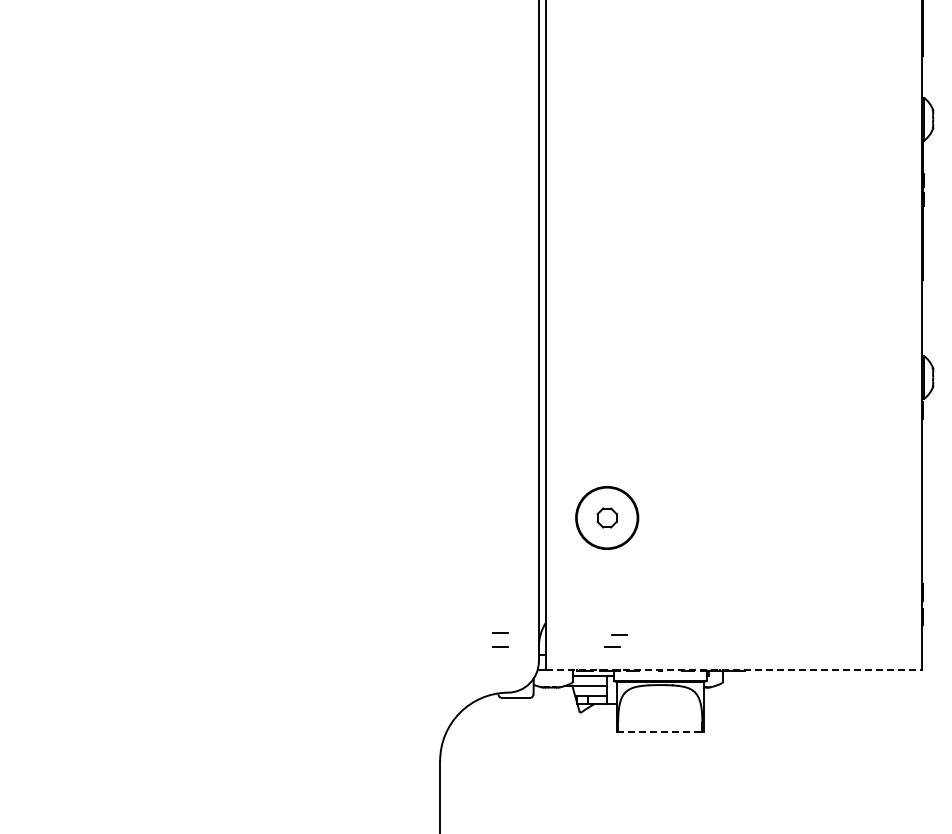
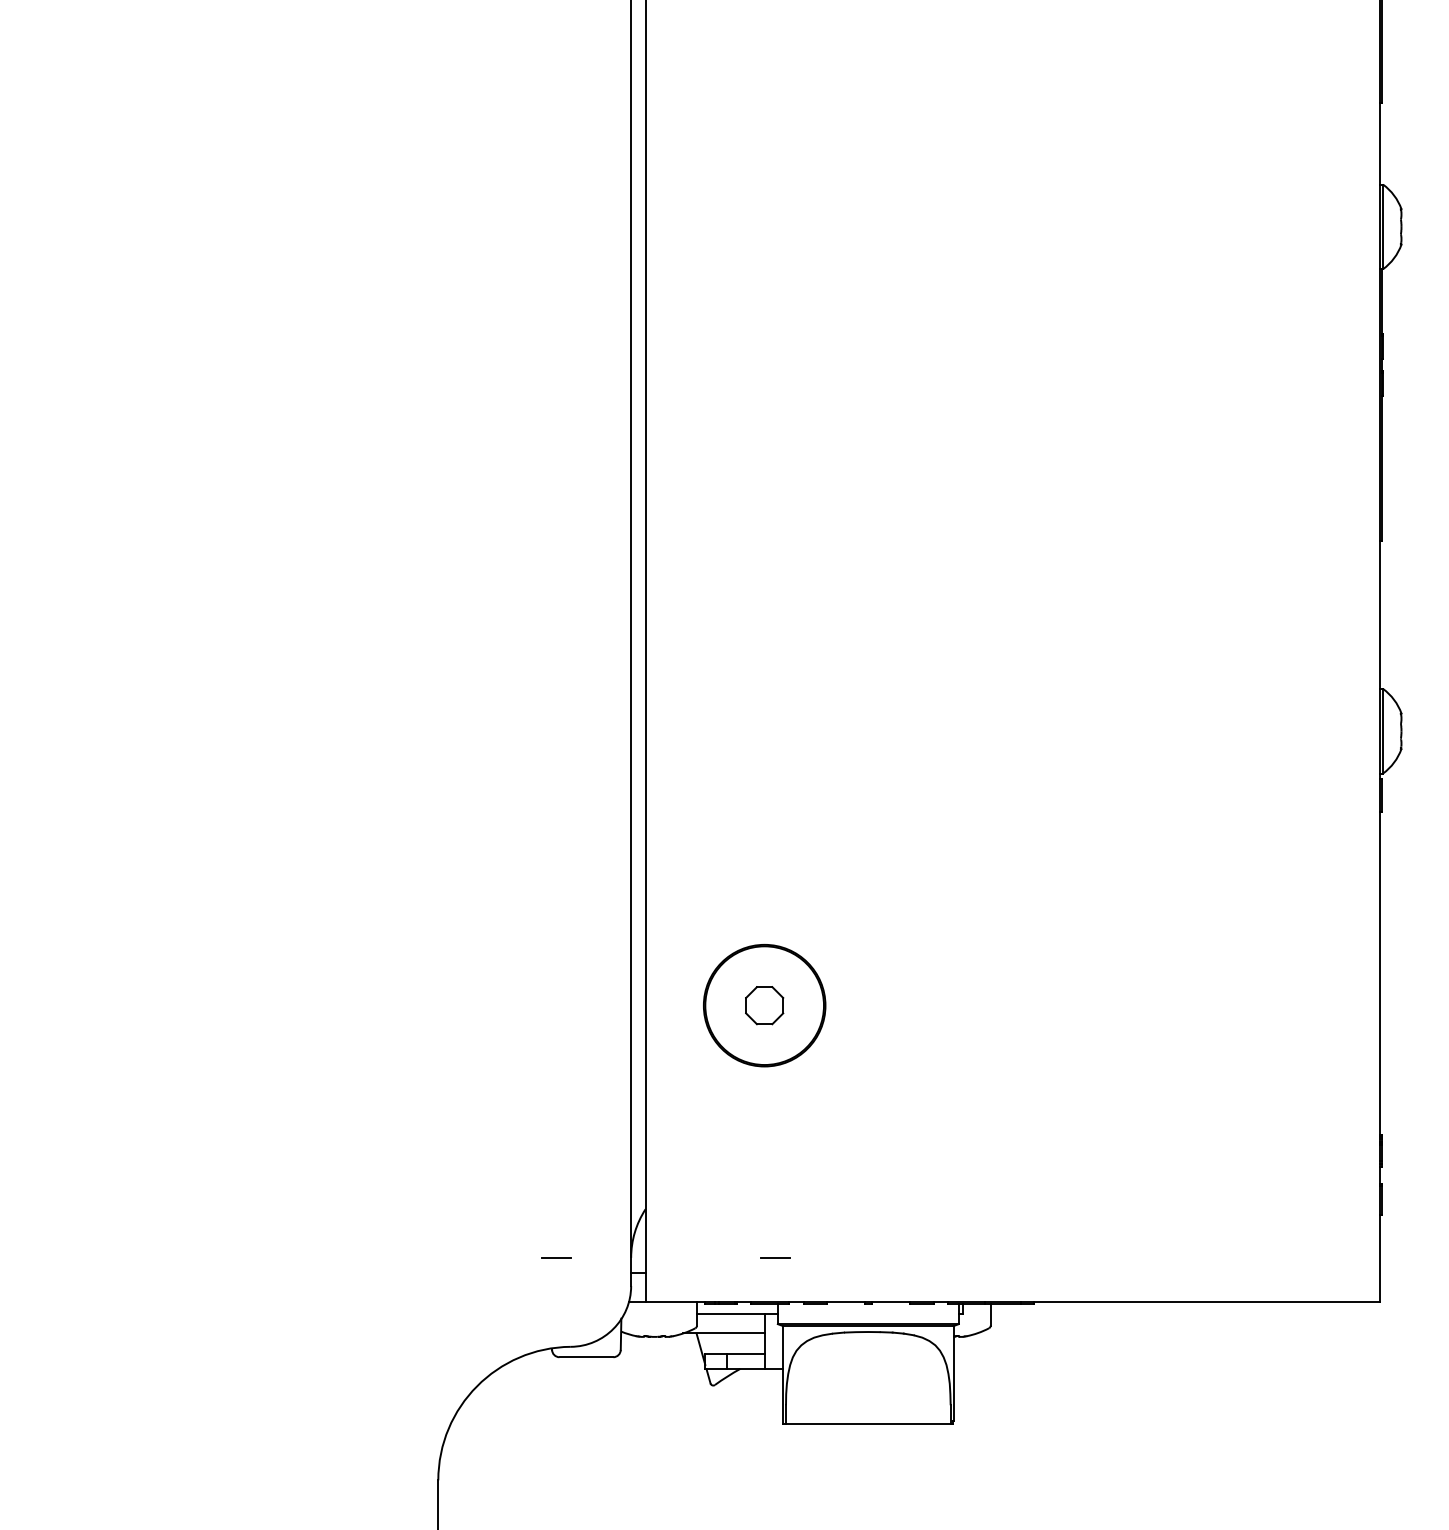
line: (500, 632) -> (556, 1229), removed
line: (619, 634) -> (788, 1233), removed
line: (734, 669) -> (1013, 1301), dashed -> solid
line: (660, 732) -> (868, 1424), dashed -> solid

